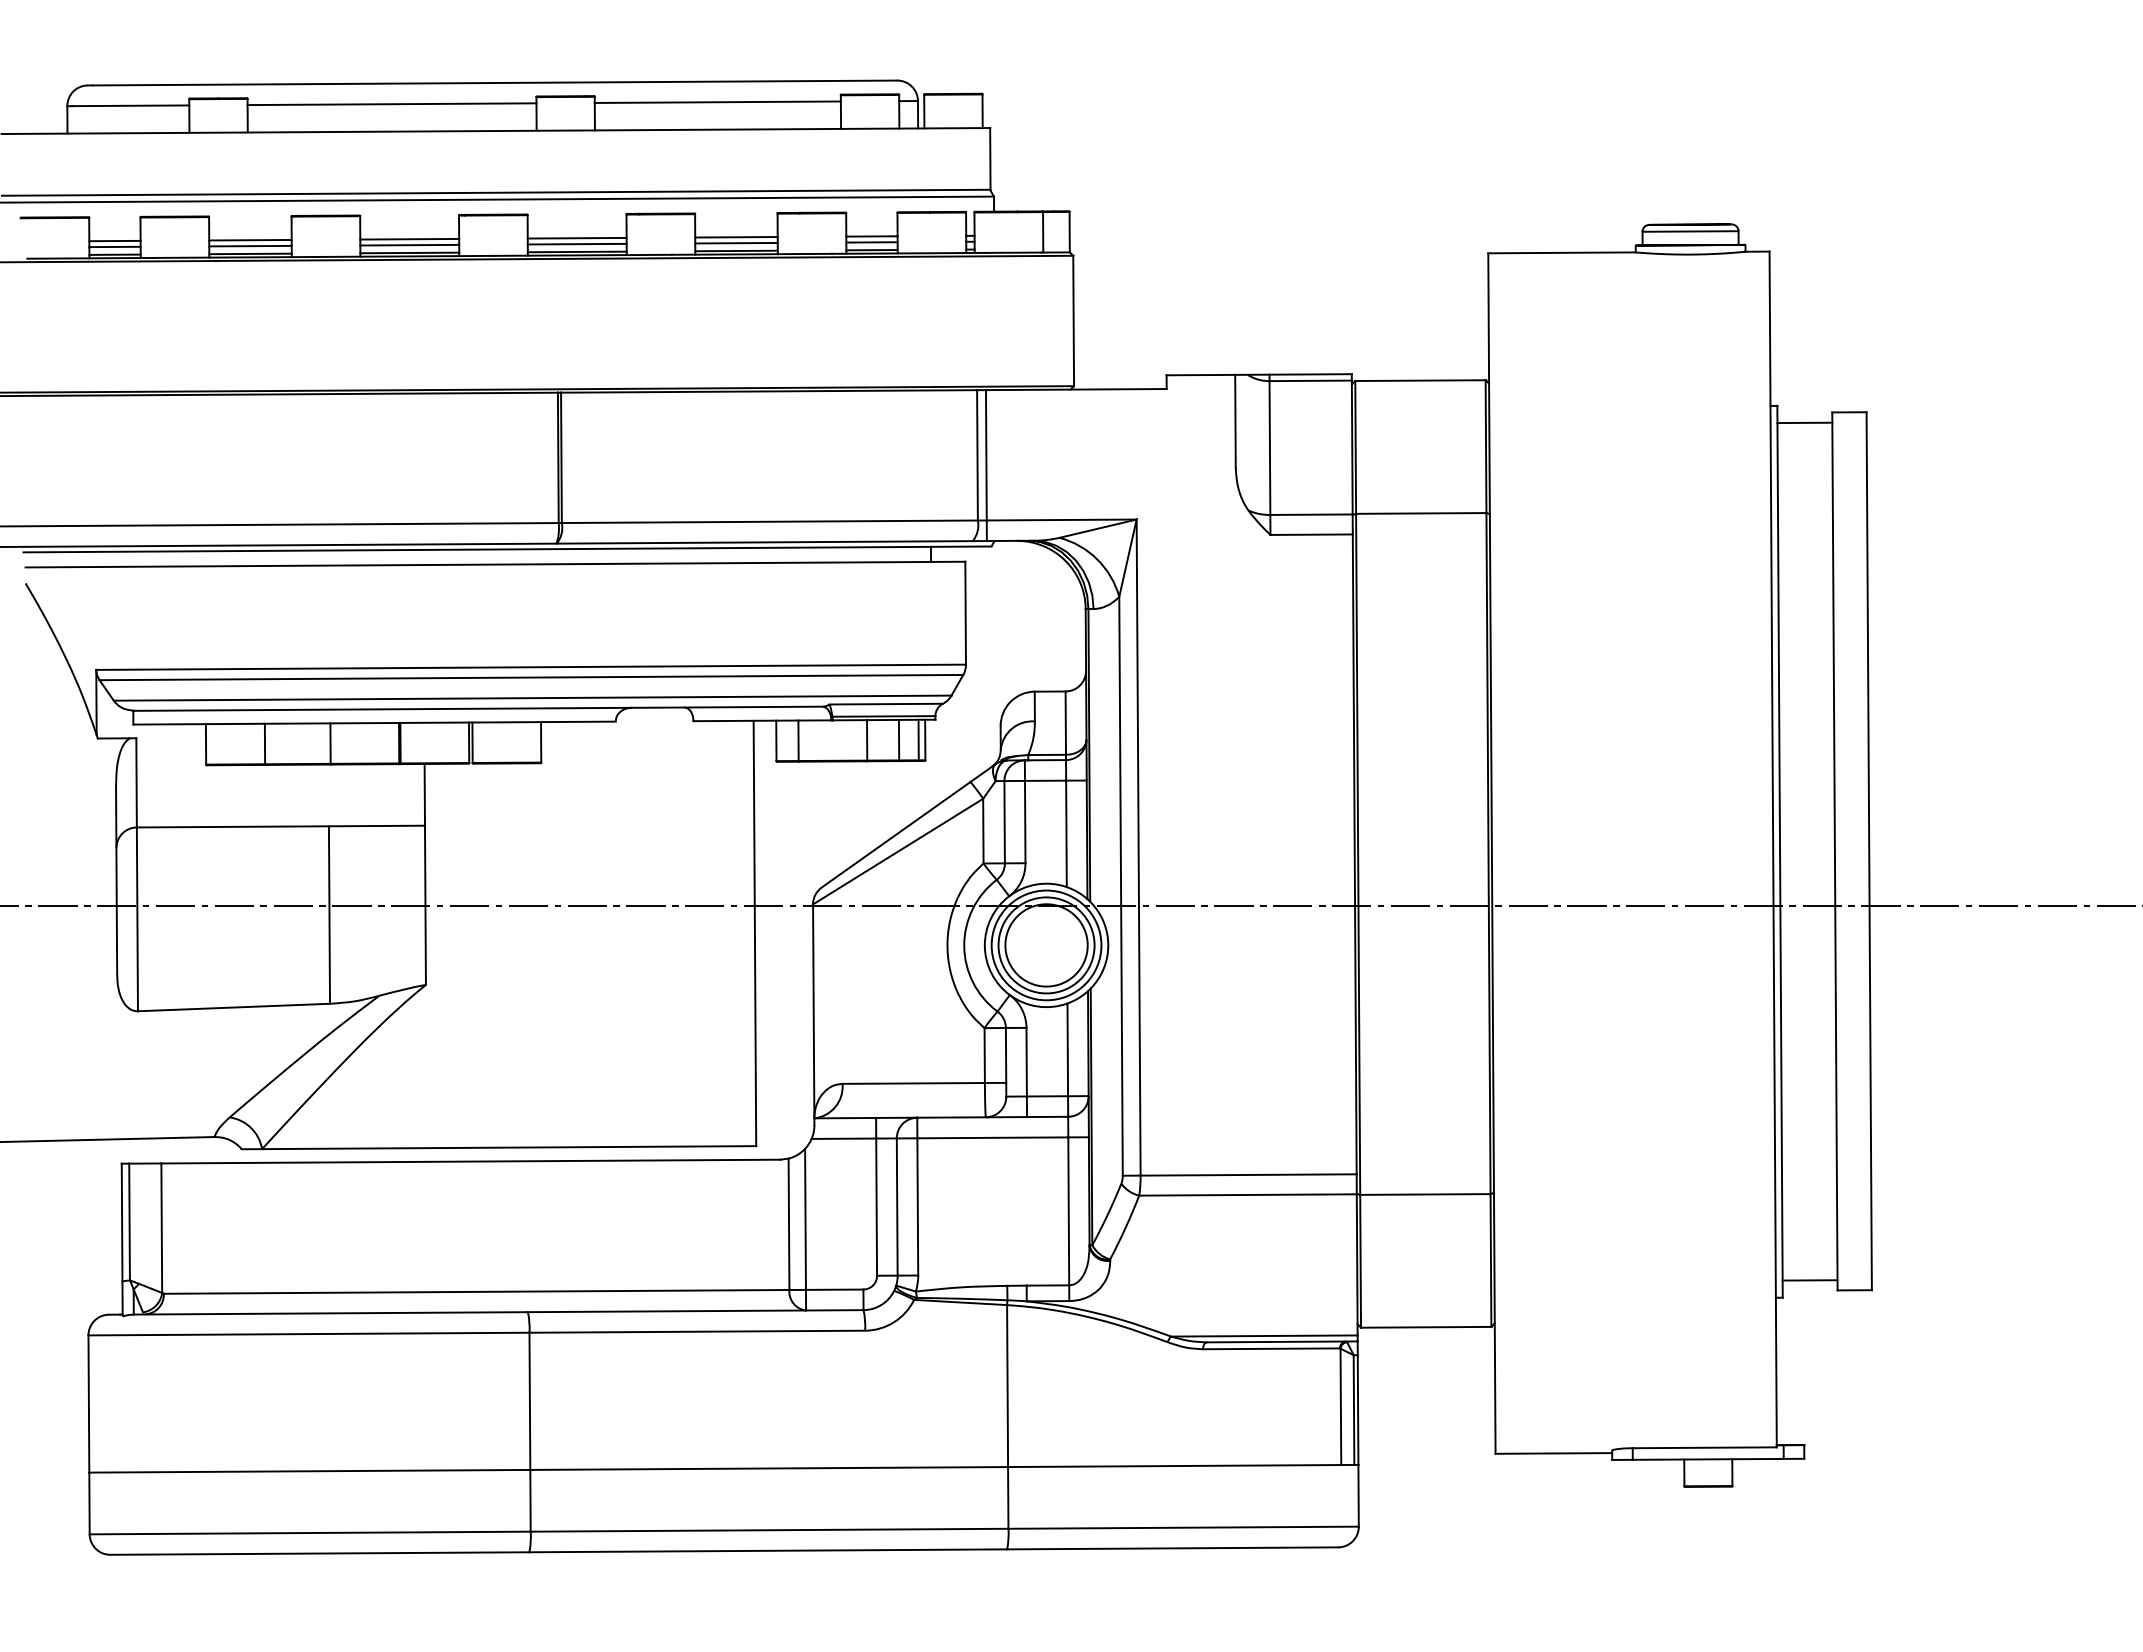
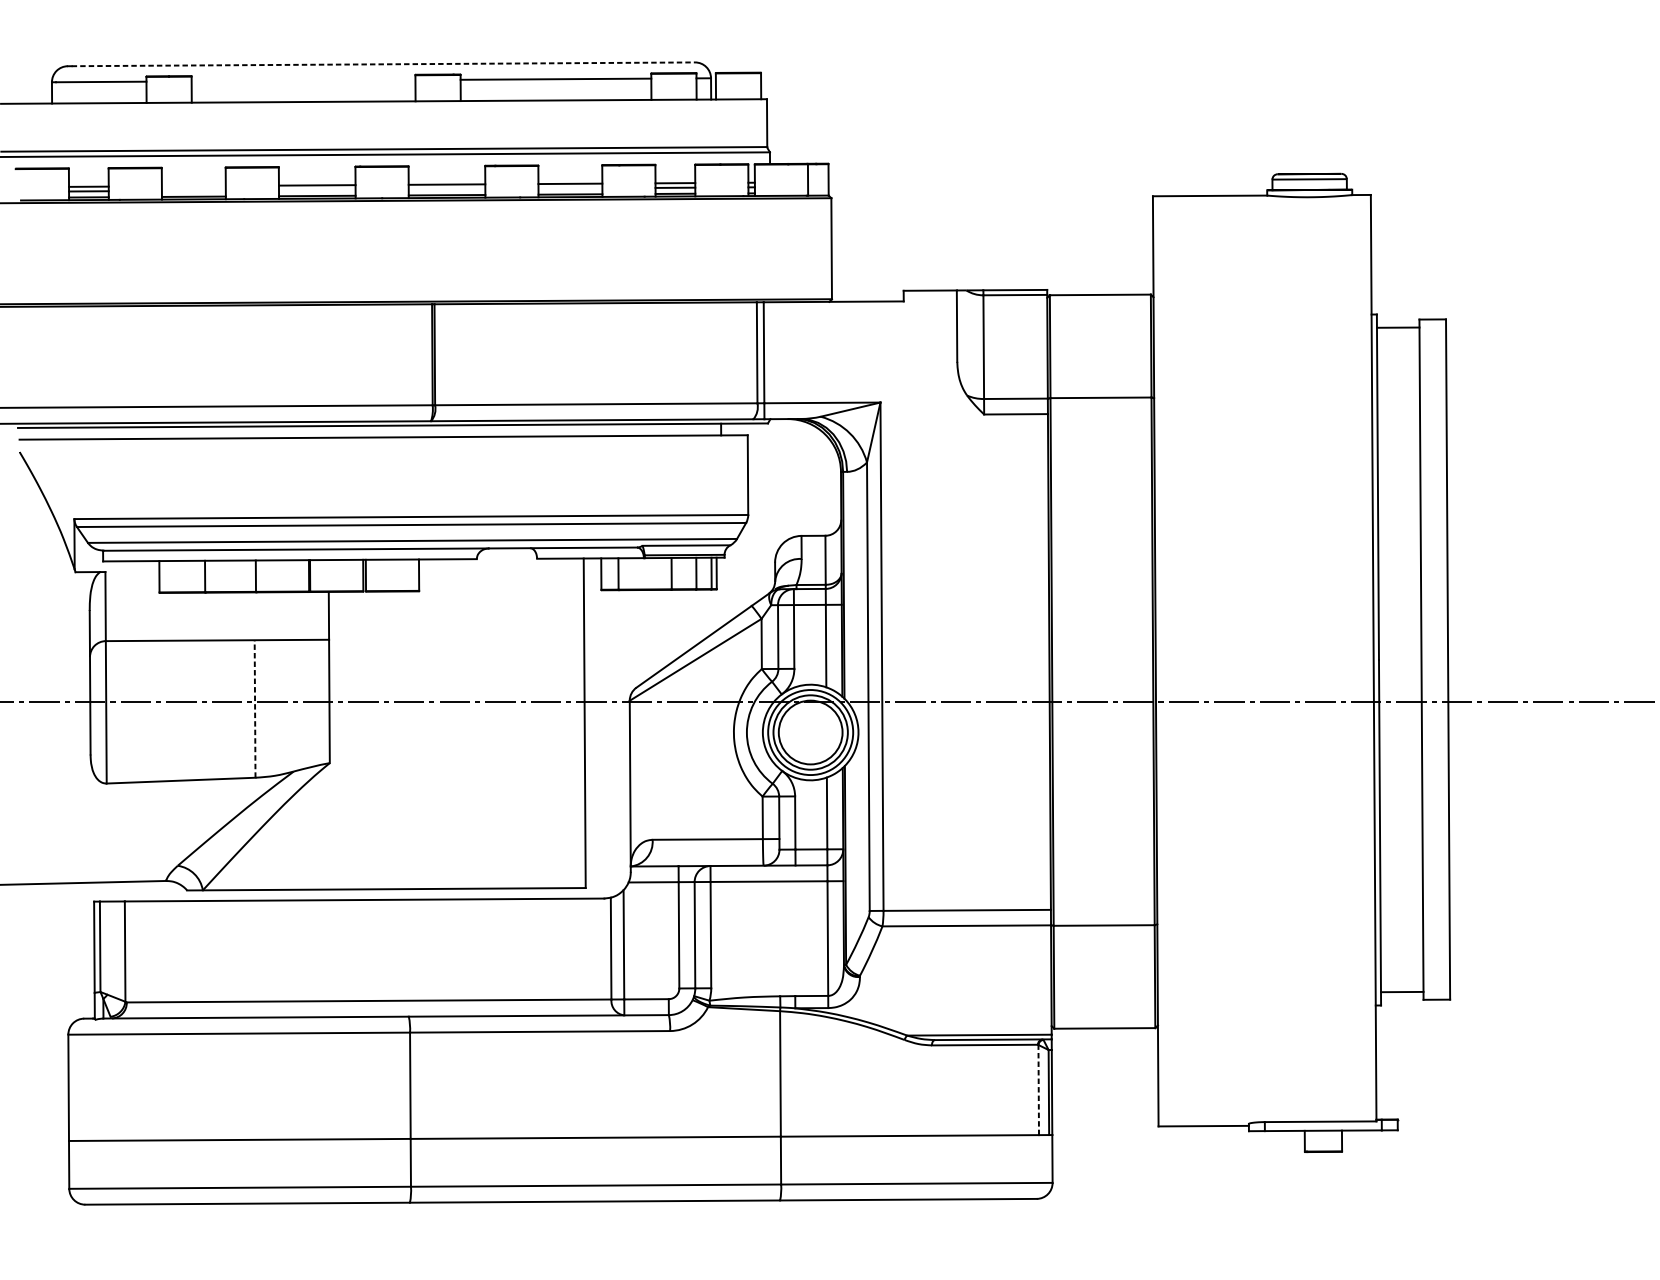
line: (495, 83) -> (383, 64), solid -> dashed
line: (391, 104) -> (303, 80), removed
line: (250, 239) -> (193, 185), removed
line: (736, 242) -> (570, 187), removed
line: (576, 243) -> (446, 188), removed
line: (409, 244) -> (317, 189), removed
line: (250, 245) -> (193, 190), removed
line: (329, 915) -> (255, 709), solid -> dashed
line: (1340, 1406) -> (1038, 1089), solid -> dashed

